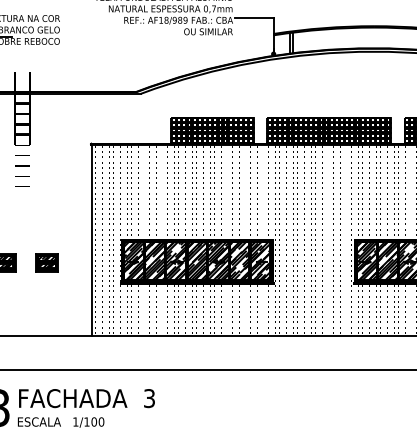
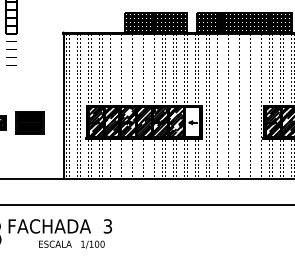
hatch: (260, 260) -> (192, 121), removed
part: (46, 262) -> (29, 122), size x1.6
text: (61, 422) -> (72, 244), moved

